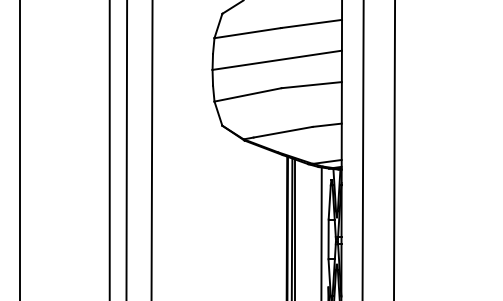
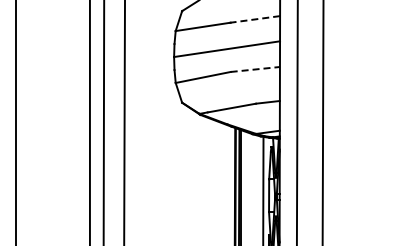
line: (311, 24) -> (255, 19), solid -> dashed
line: (311, 85) -> (255, 69), solid -> dashed

